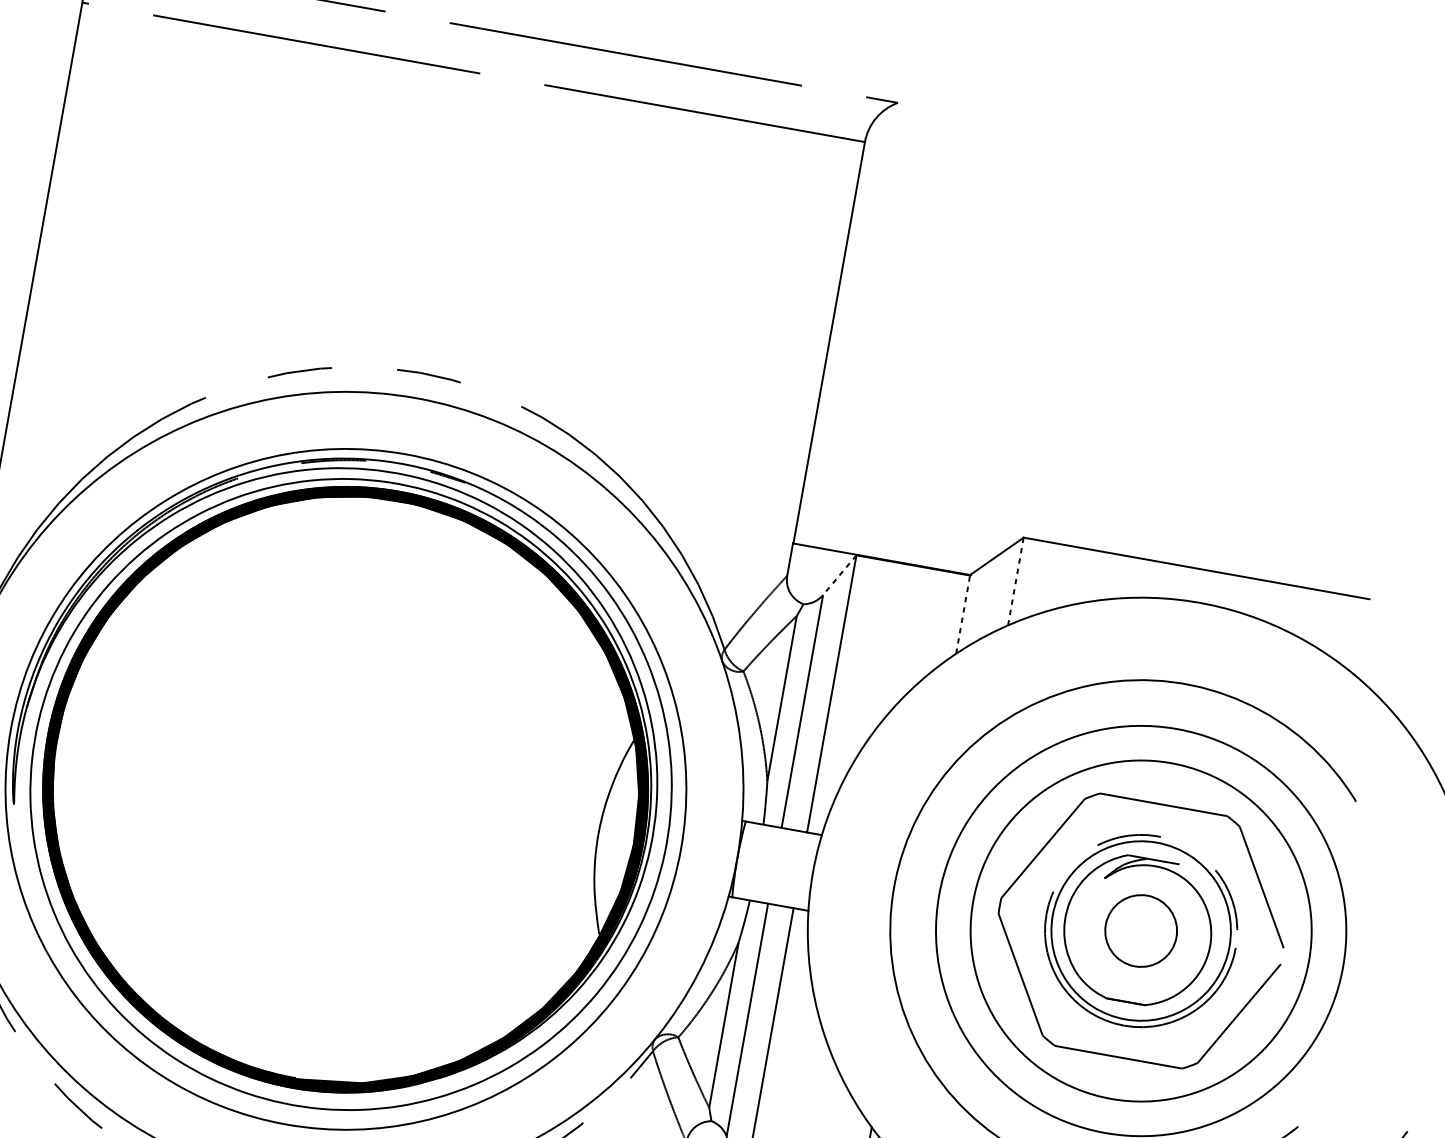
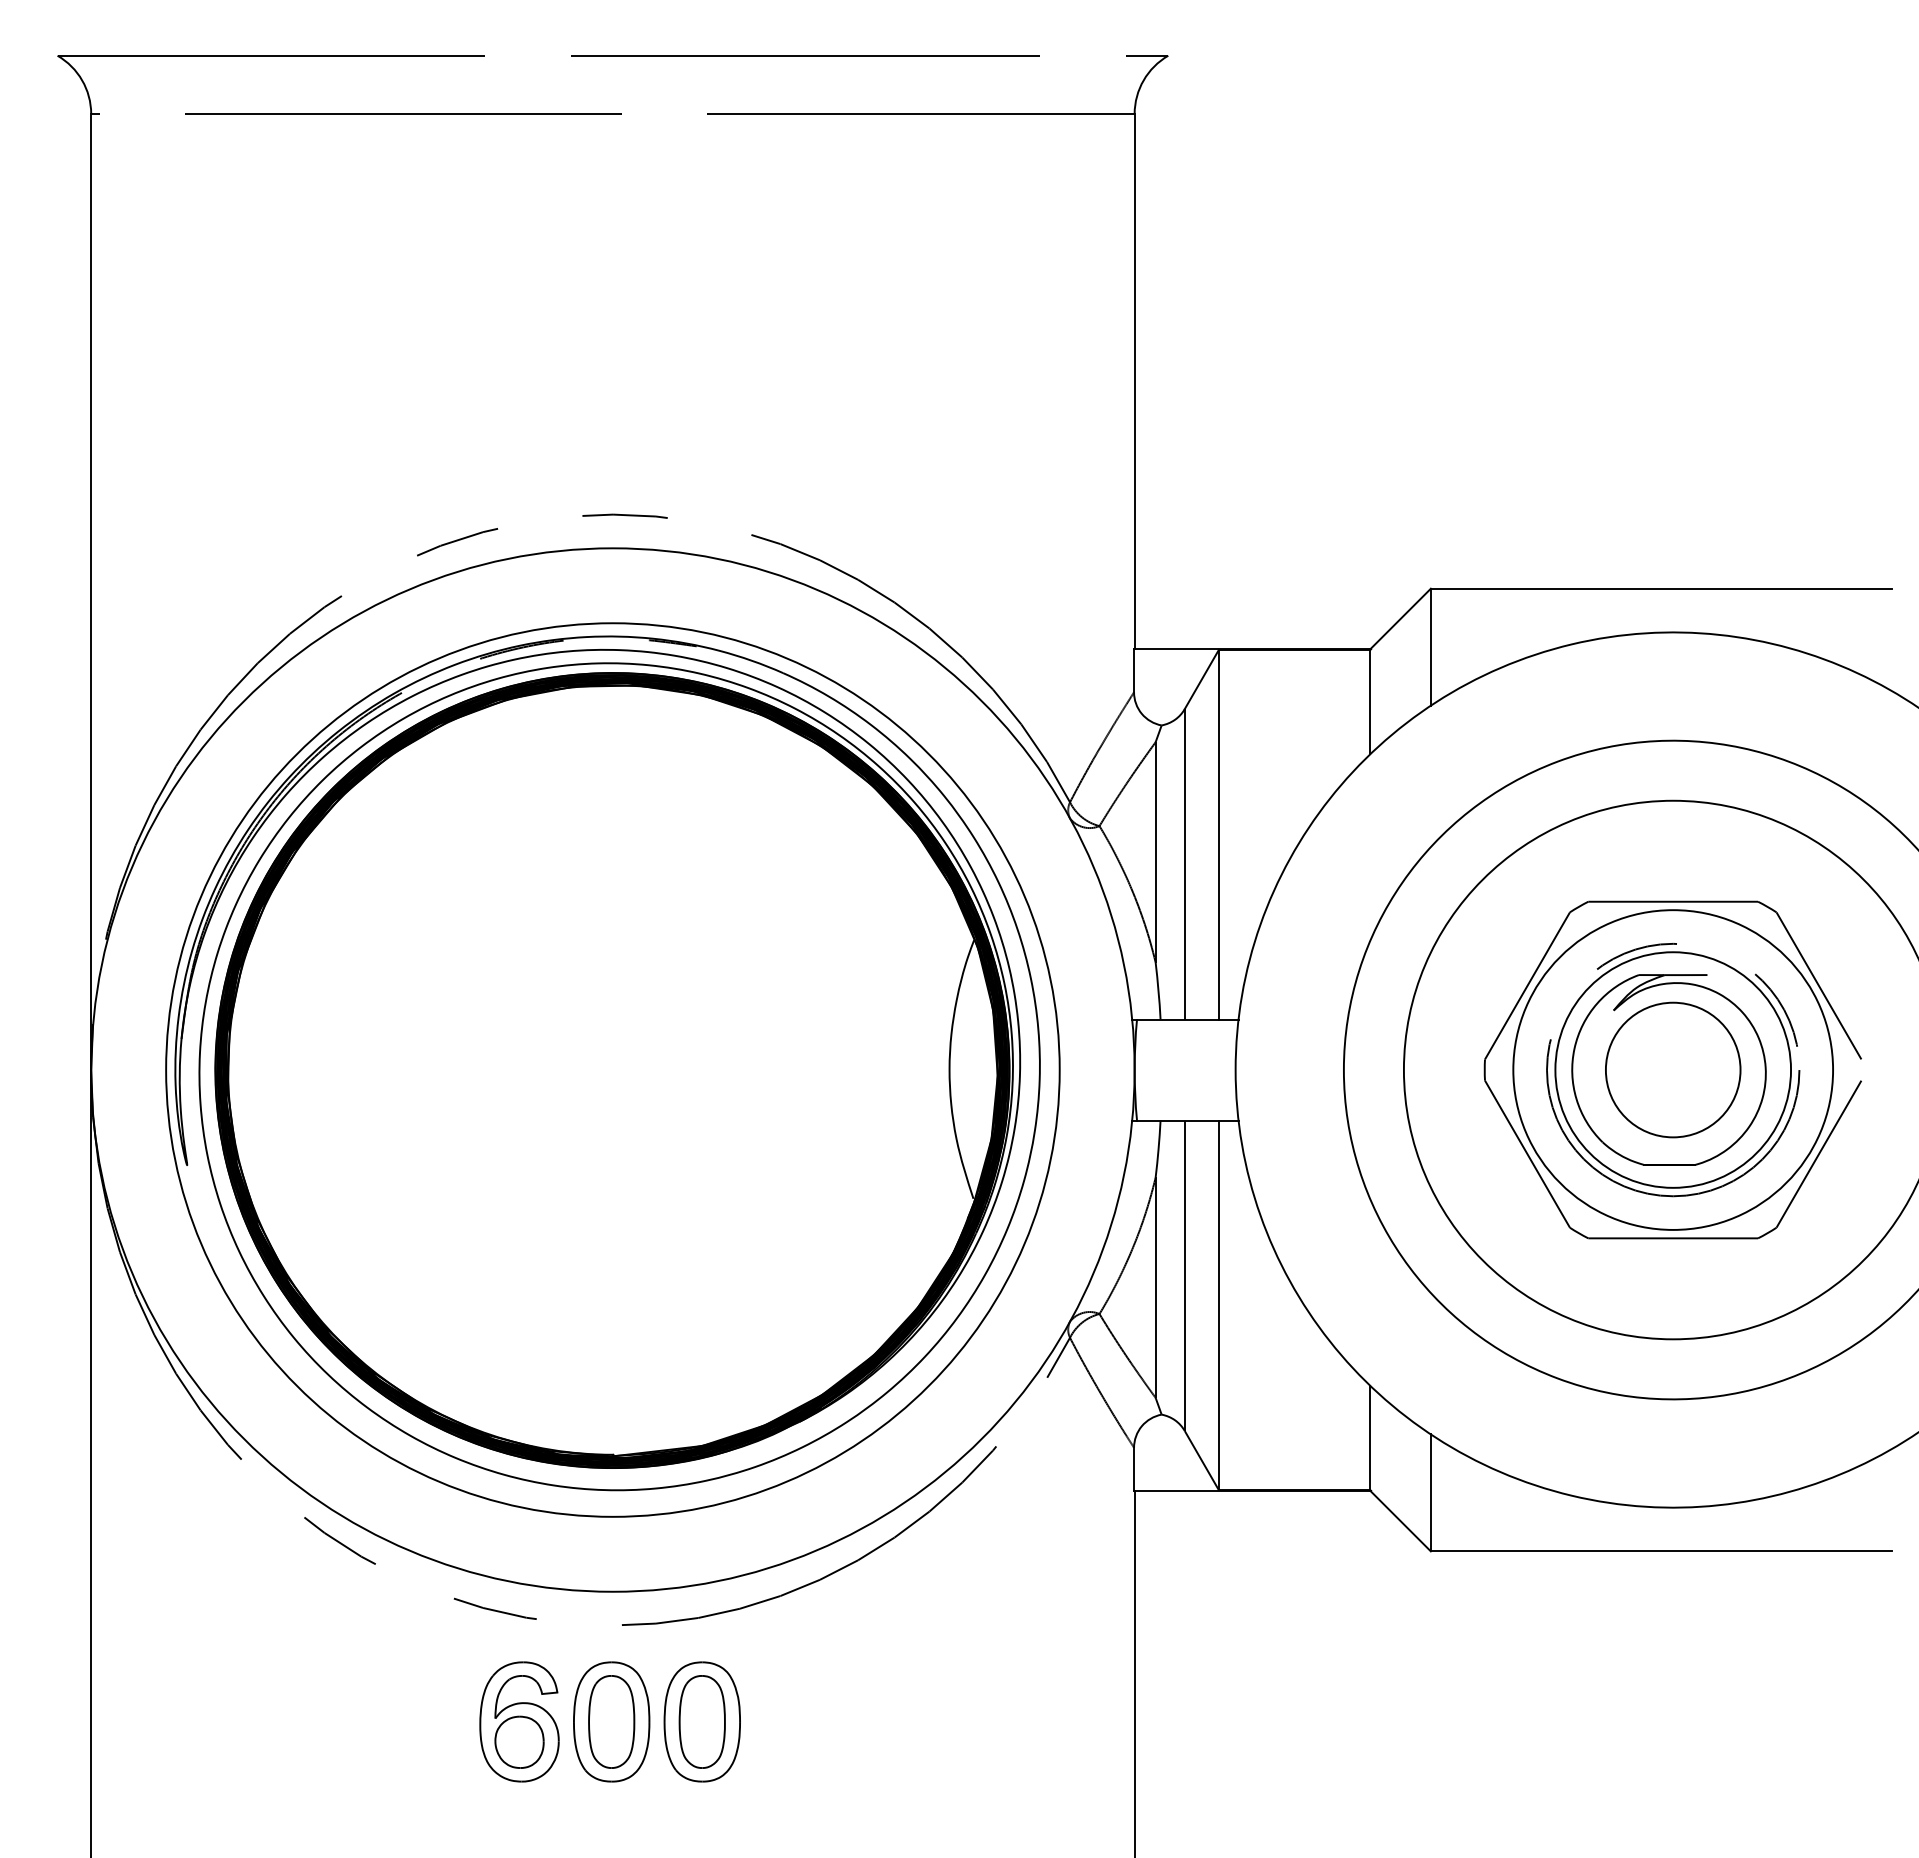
line: (839, 575) -> (1201, 679), dashed -> solid
line: (1015, 581) -> (1430, 647), dashed -> solid
line: (963, 614) -> (1370, 701), dashed -> solid
circle: (1140, 930) -> (1672, 1069), size x1.43
circle: (1141, 930) -> (1673, 1069), size x0.71

